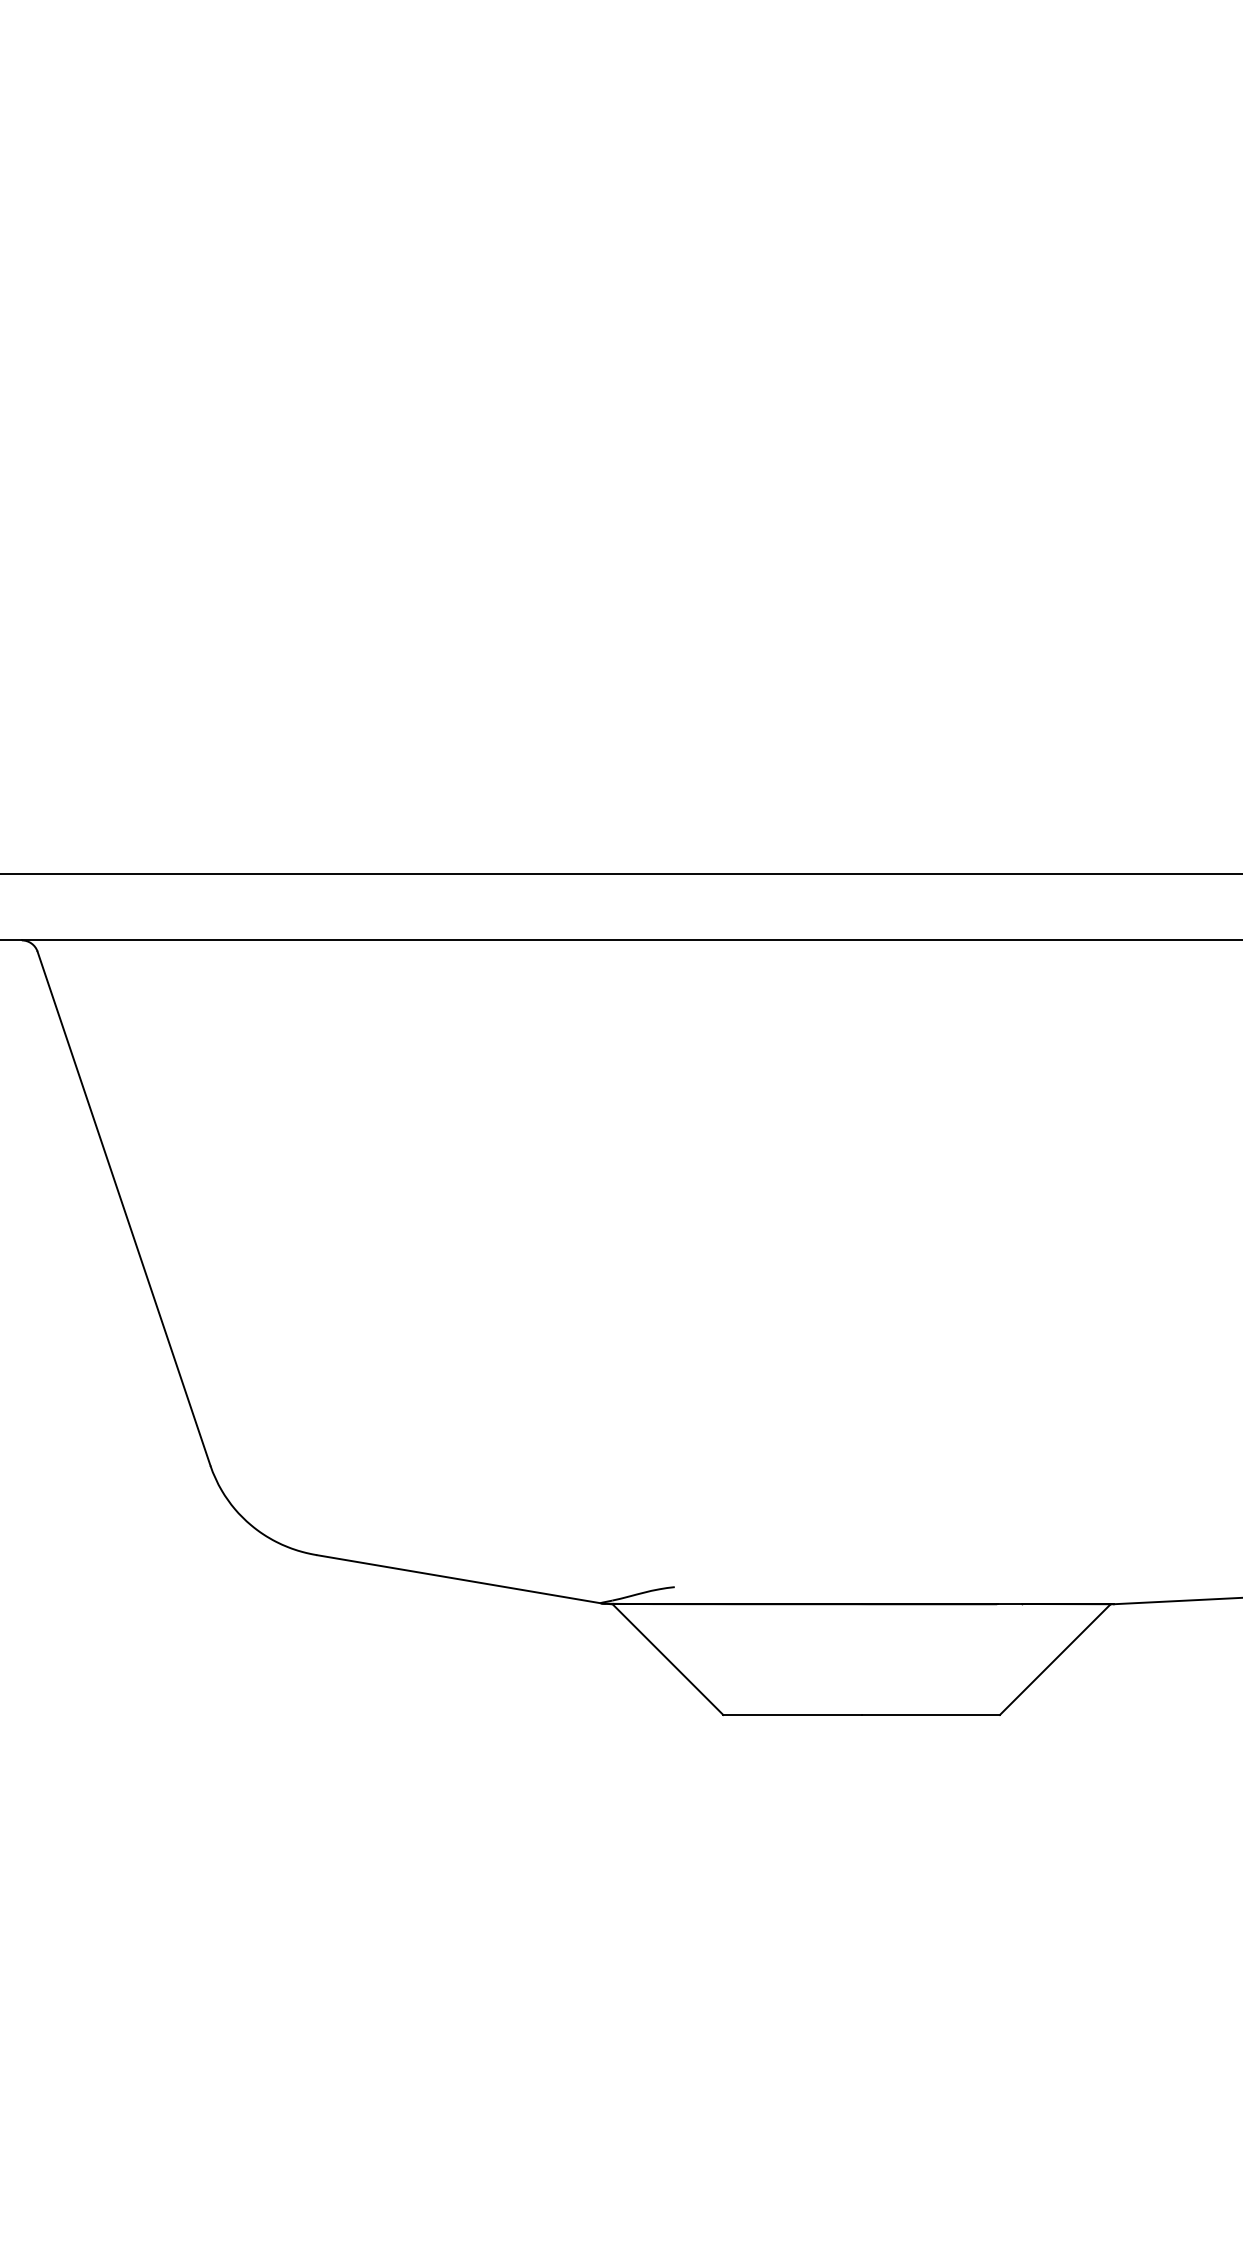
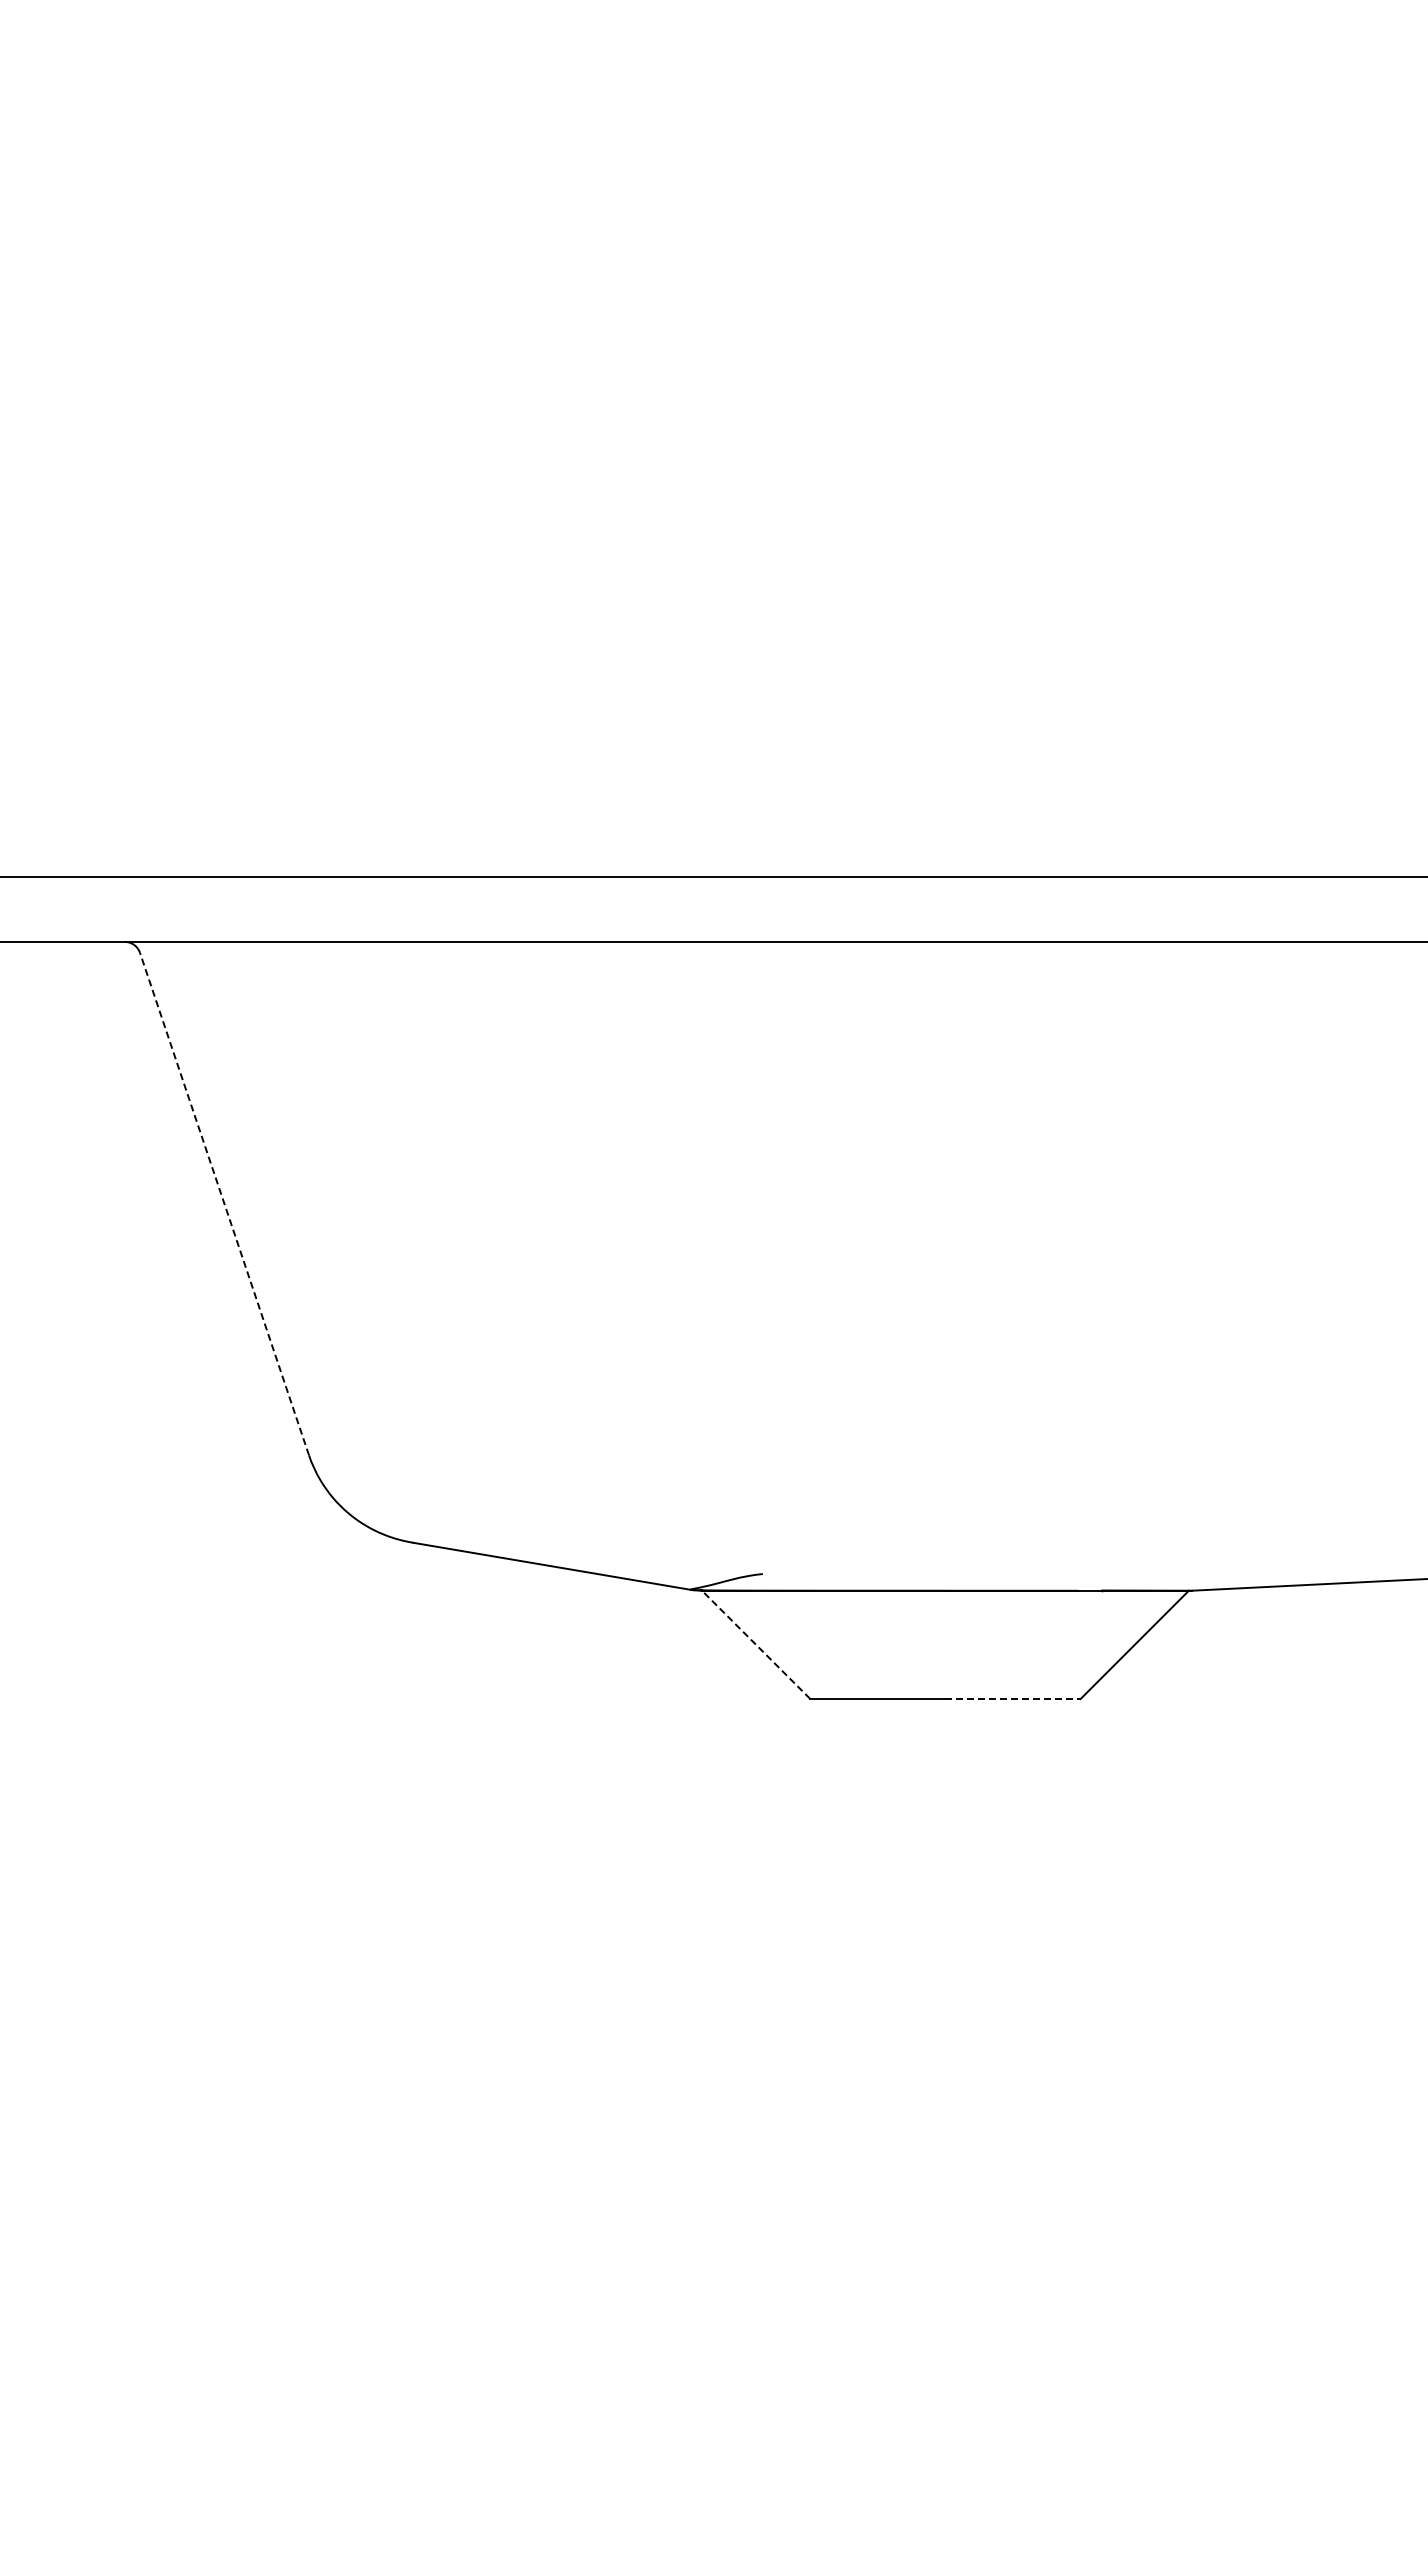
line: (124, 1208) -> (224, 1203), solid -> dashed
line: (667, 1659) -> (755, 1644), solid -> dashed
line: (931, 1714) -> (1013, 1698), solid -> dashed

